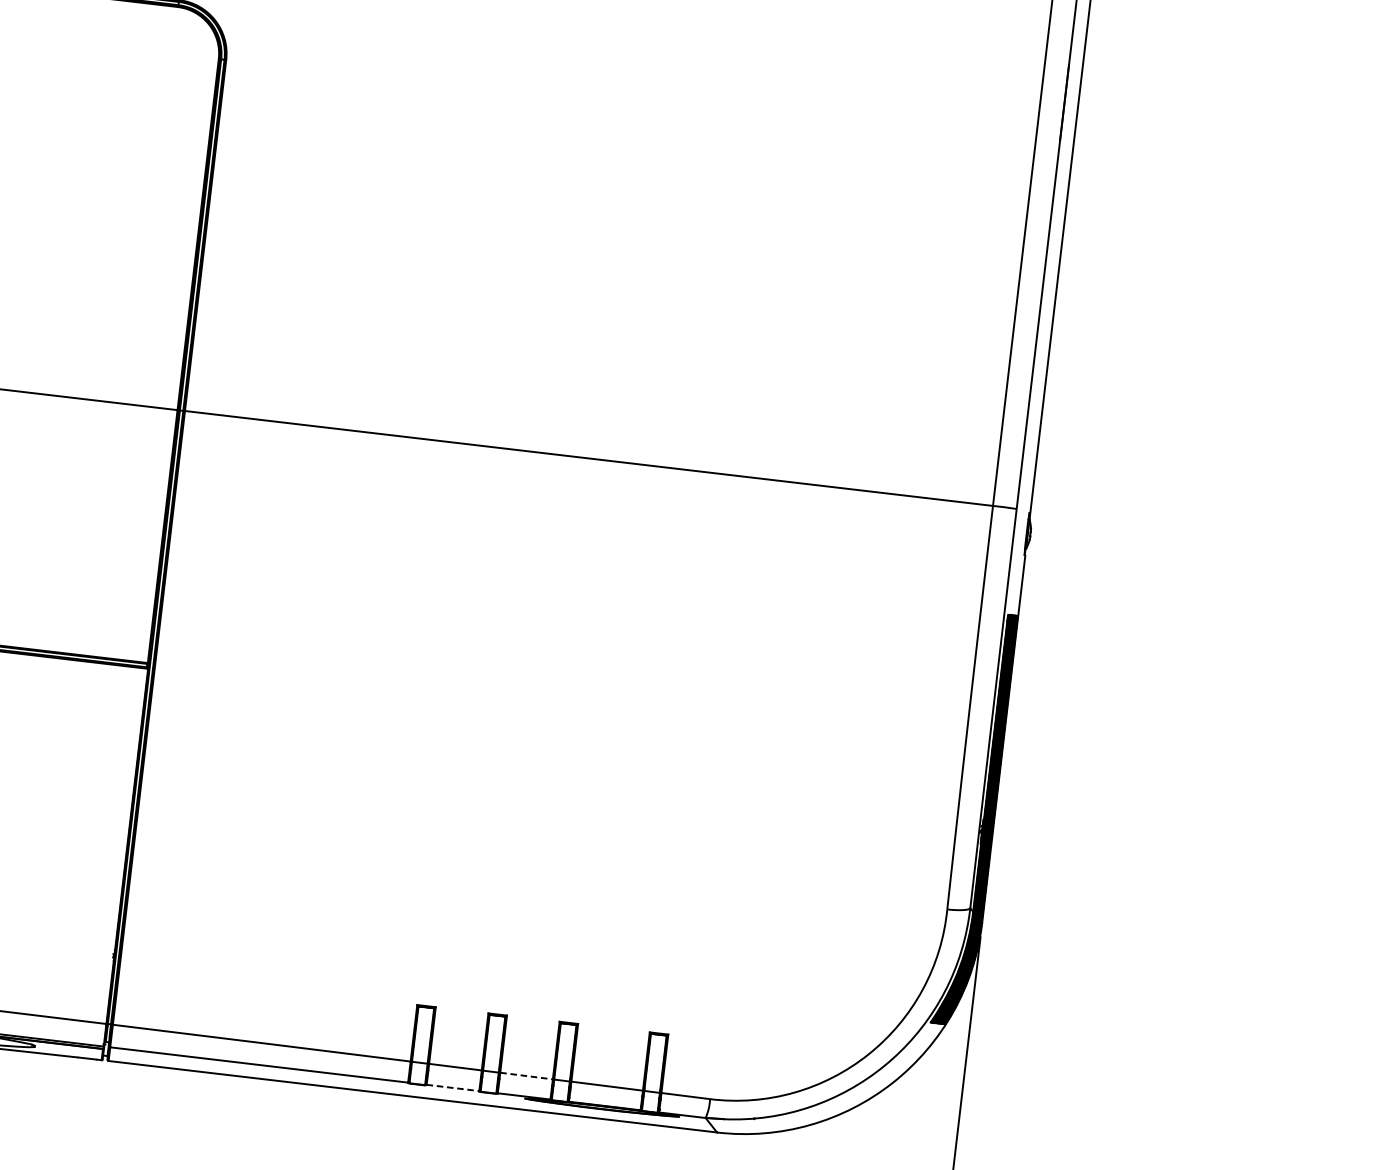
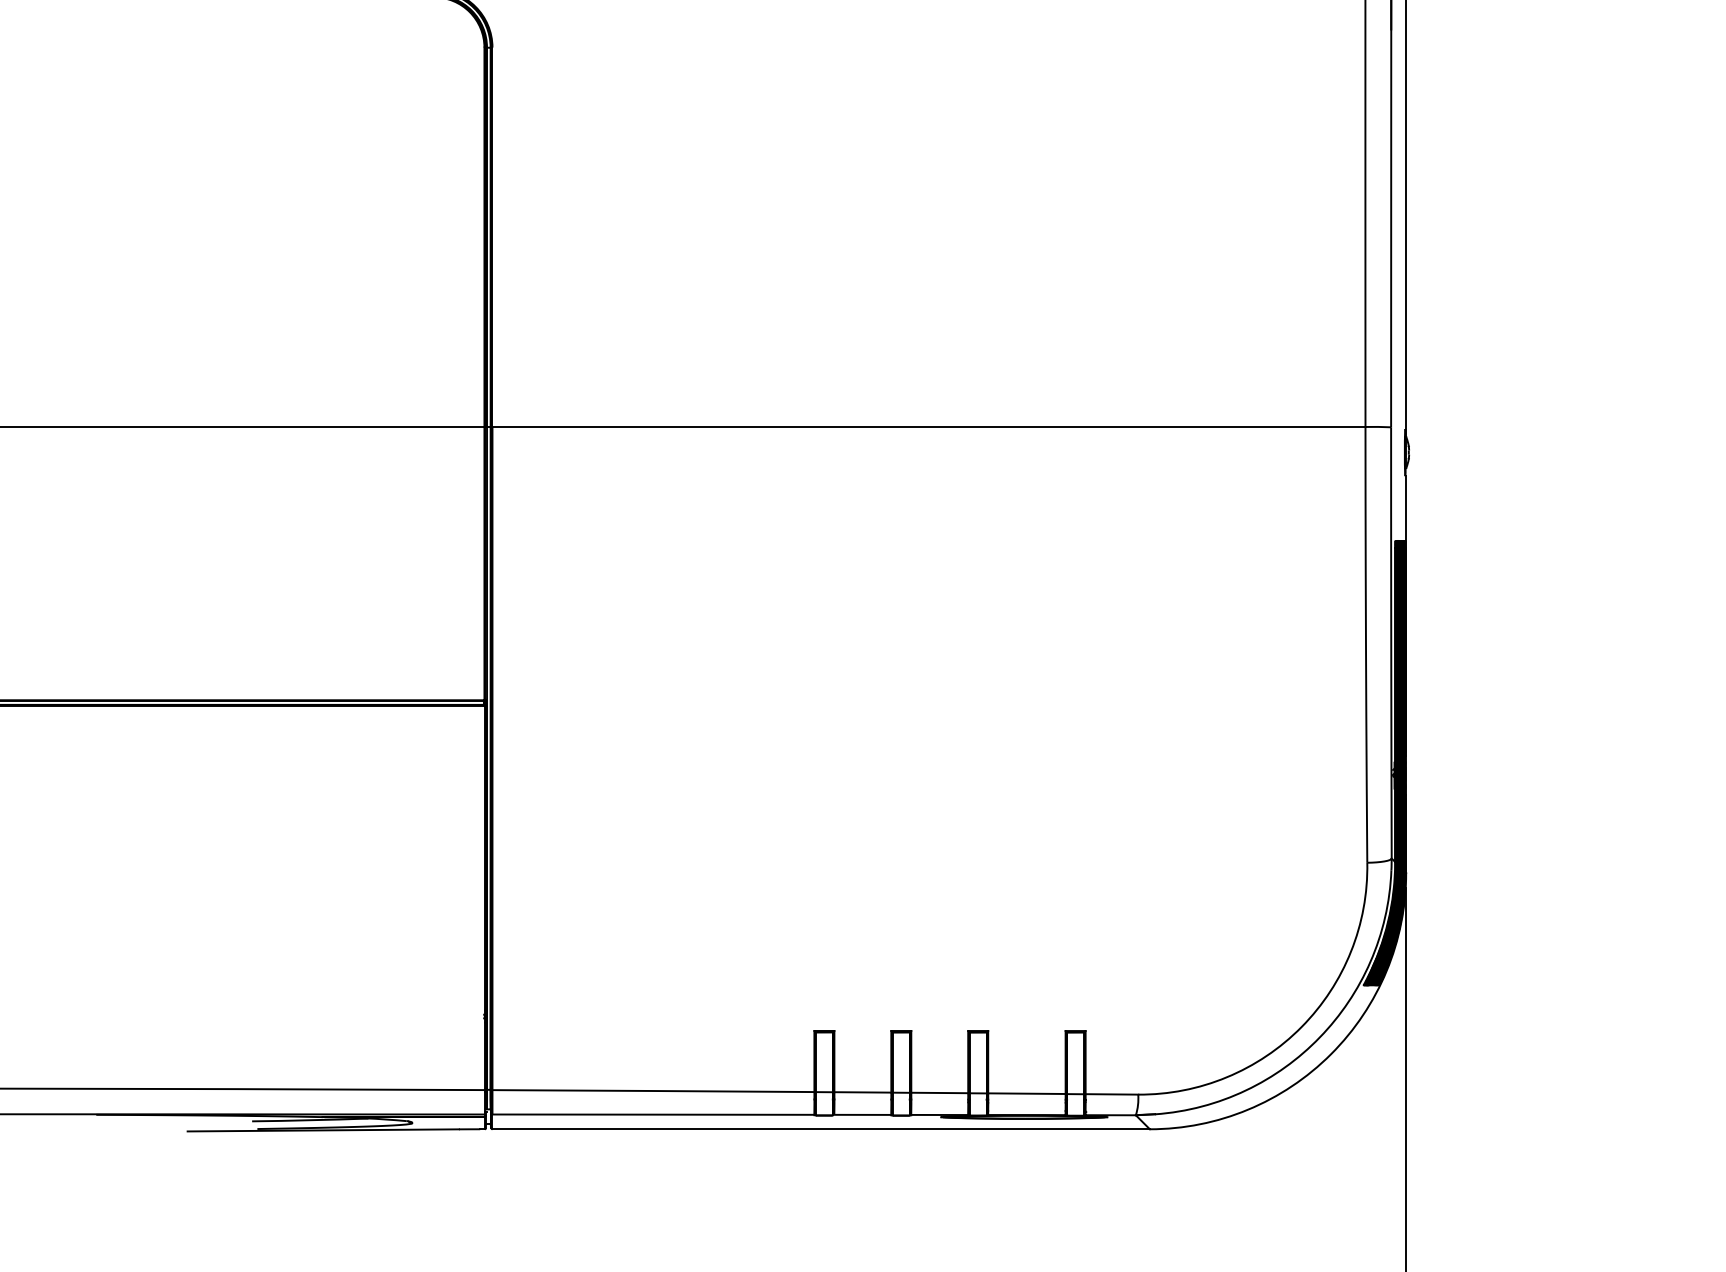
line: (527, 1075) -> (940, 1092), dashed -> solid
line: (453, 1087) -> (863, 1114), dashed -> solid

